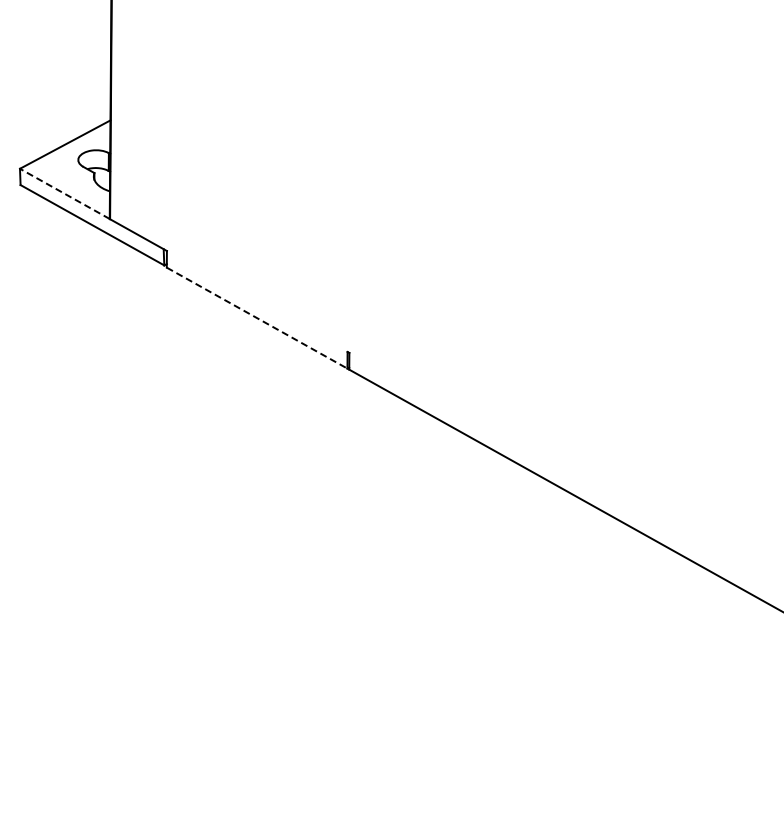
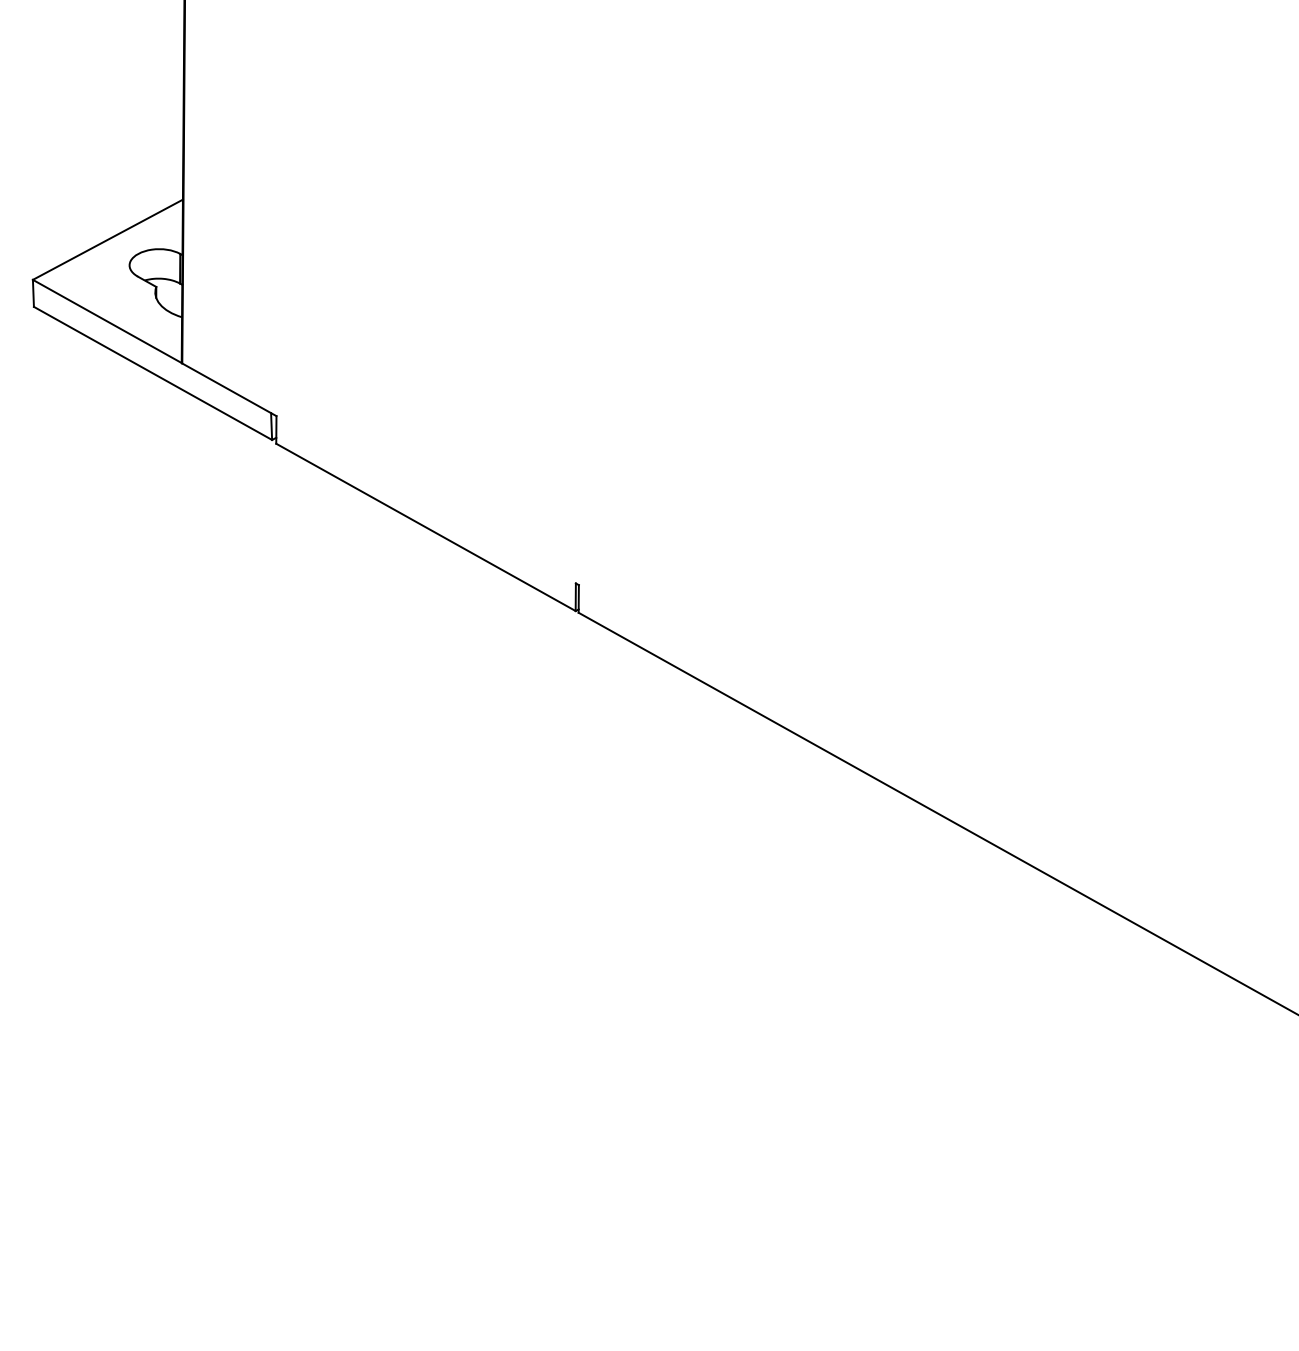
line: (64, 193) -> (106, 320), dashed -> solid
line: (257, 318) -> (426, 527), dashed -> solid

